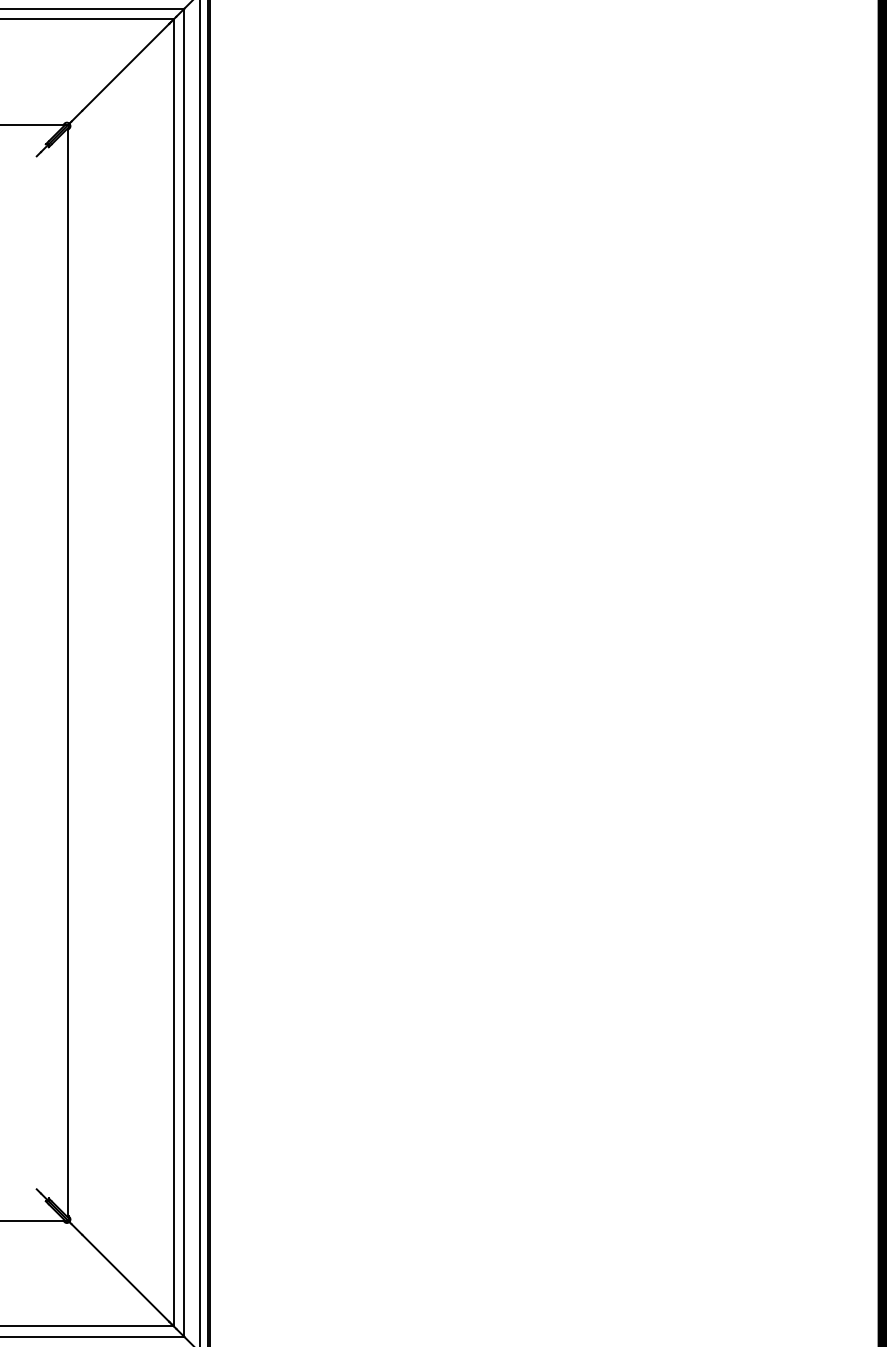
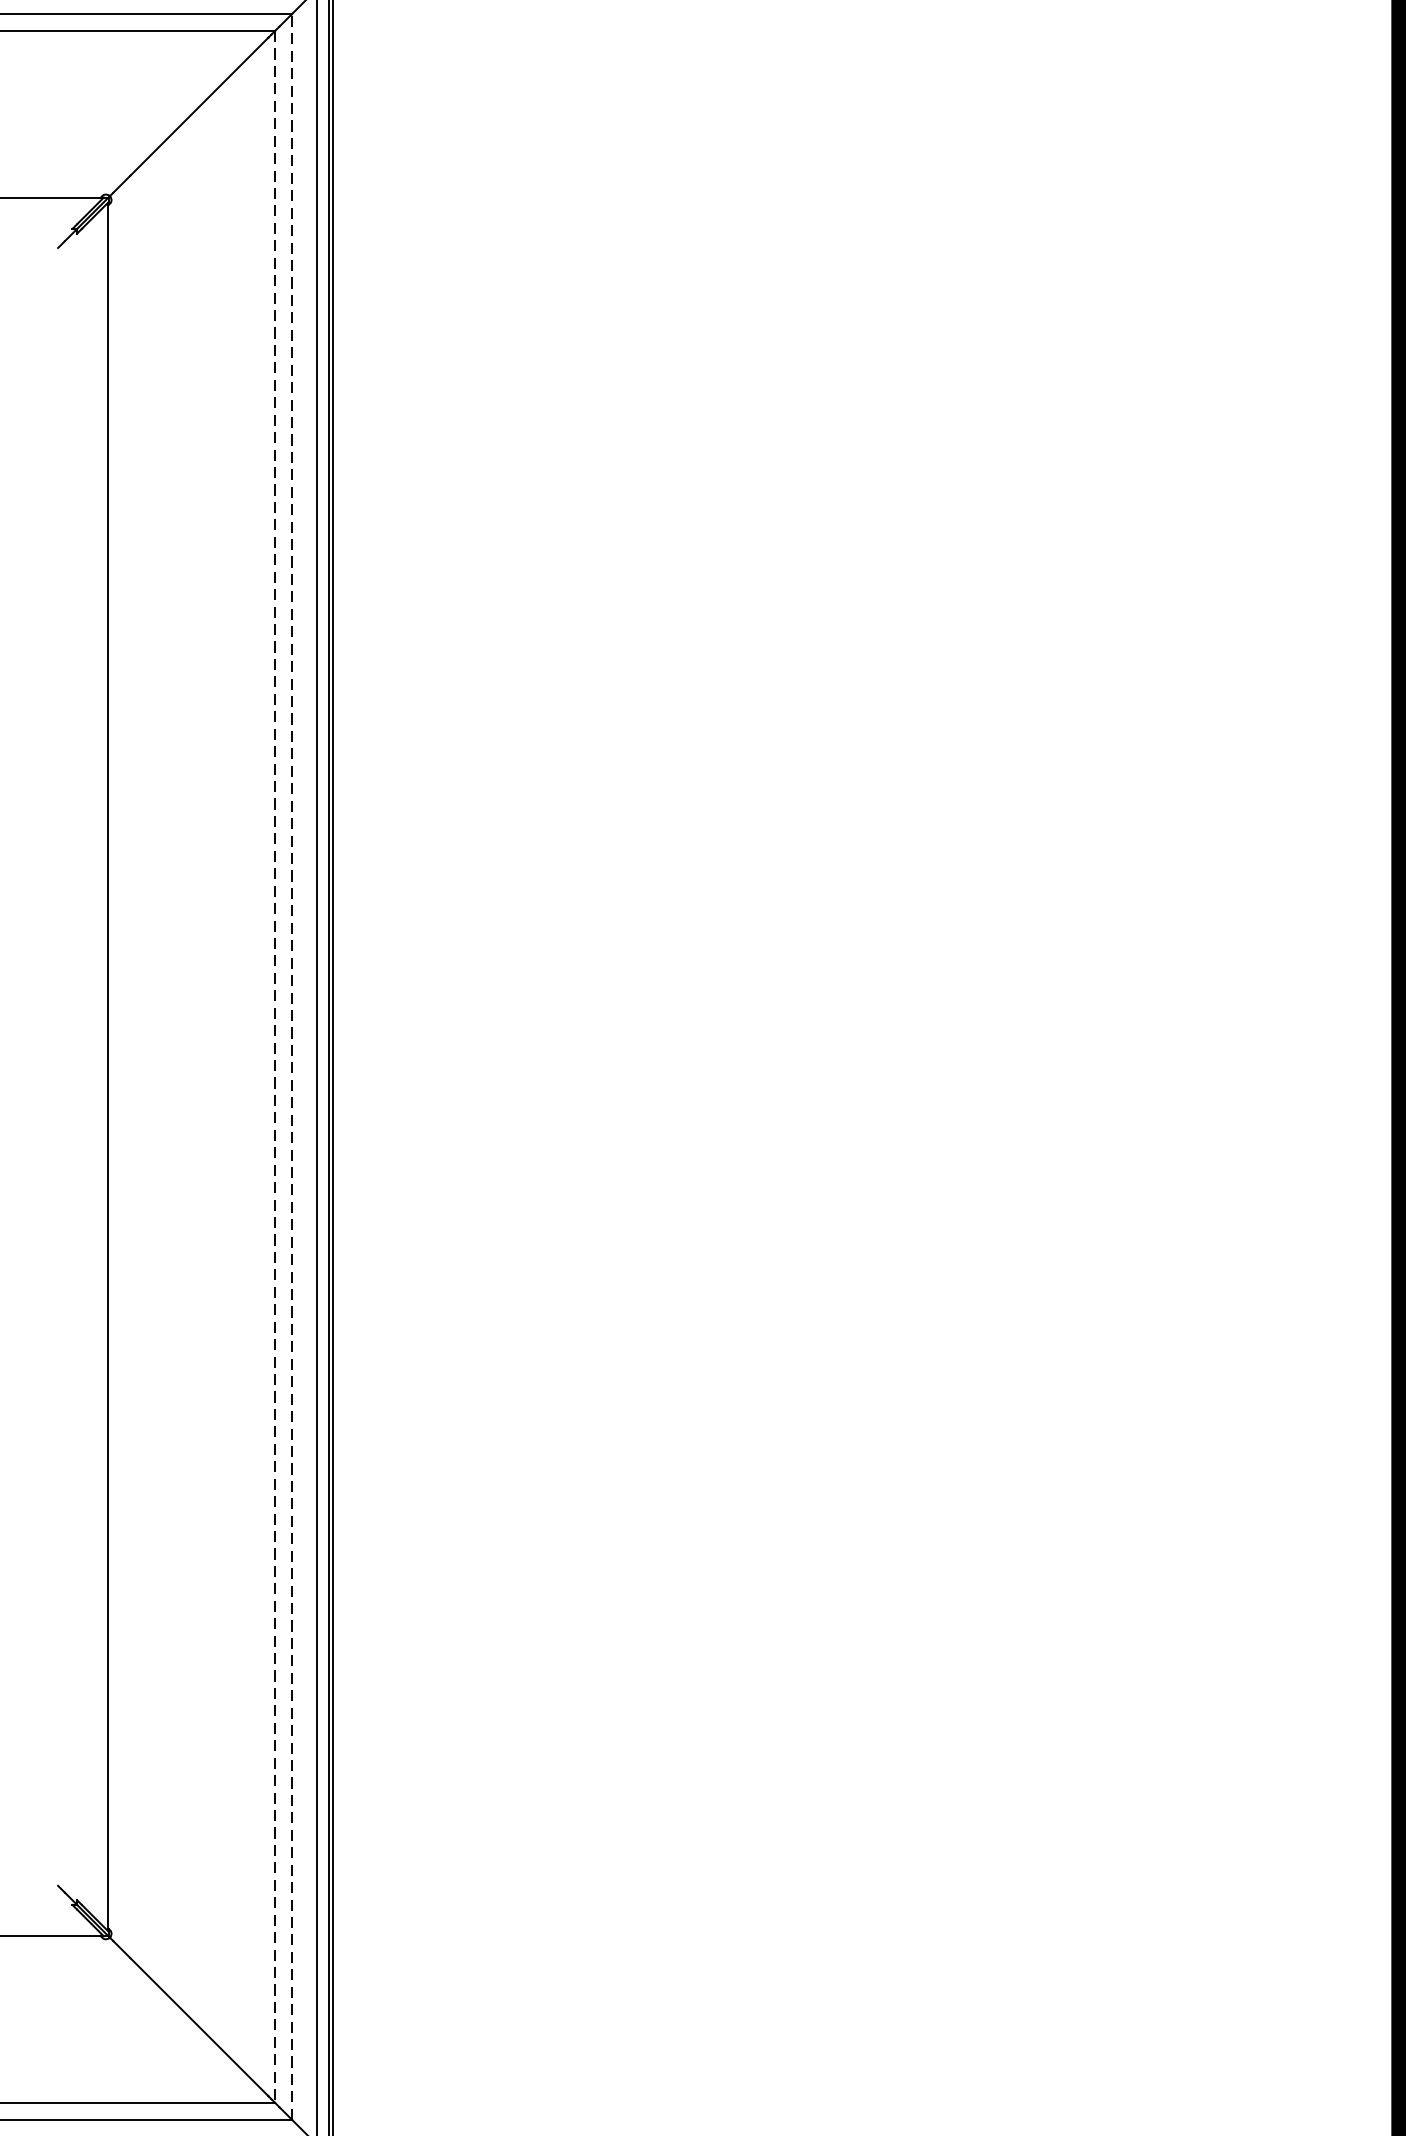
line: (184, 672) -> (292, 1066), solid -> dashed
line: (173, 673) -> (274, 1068), solid -> dashed

